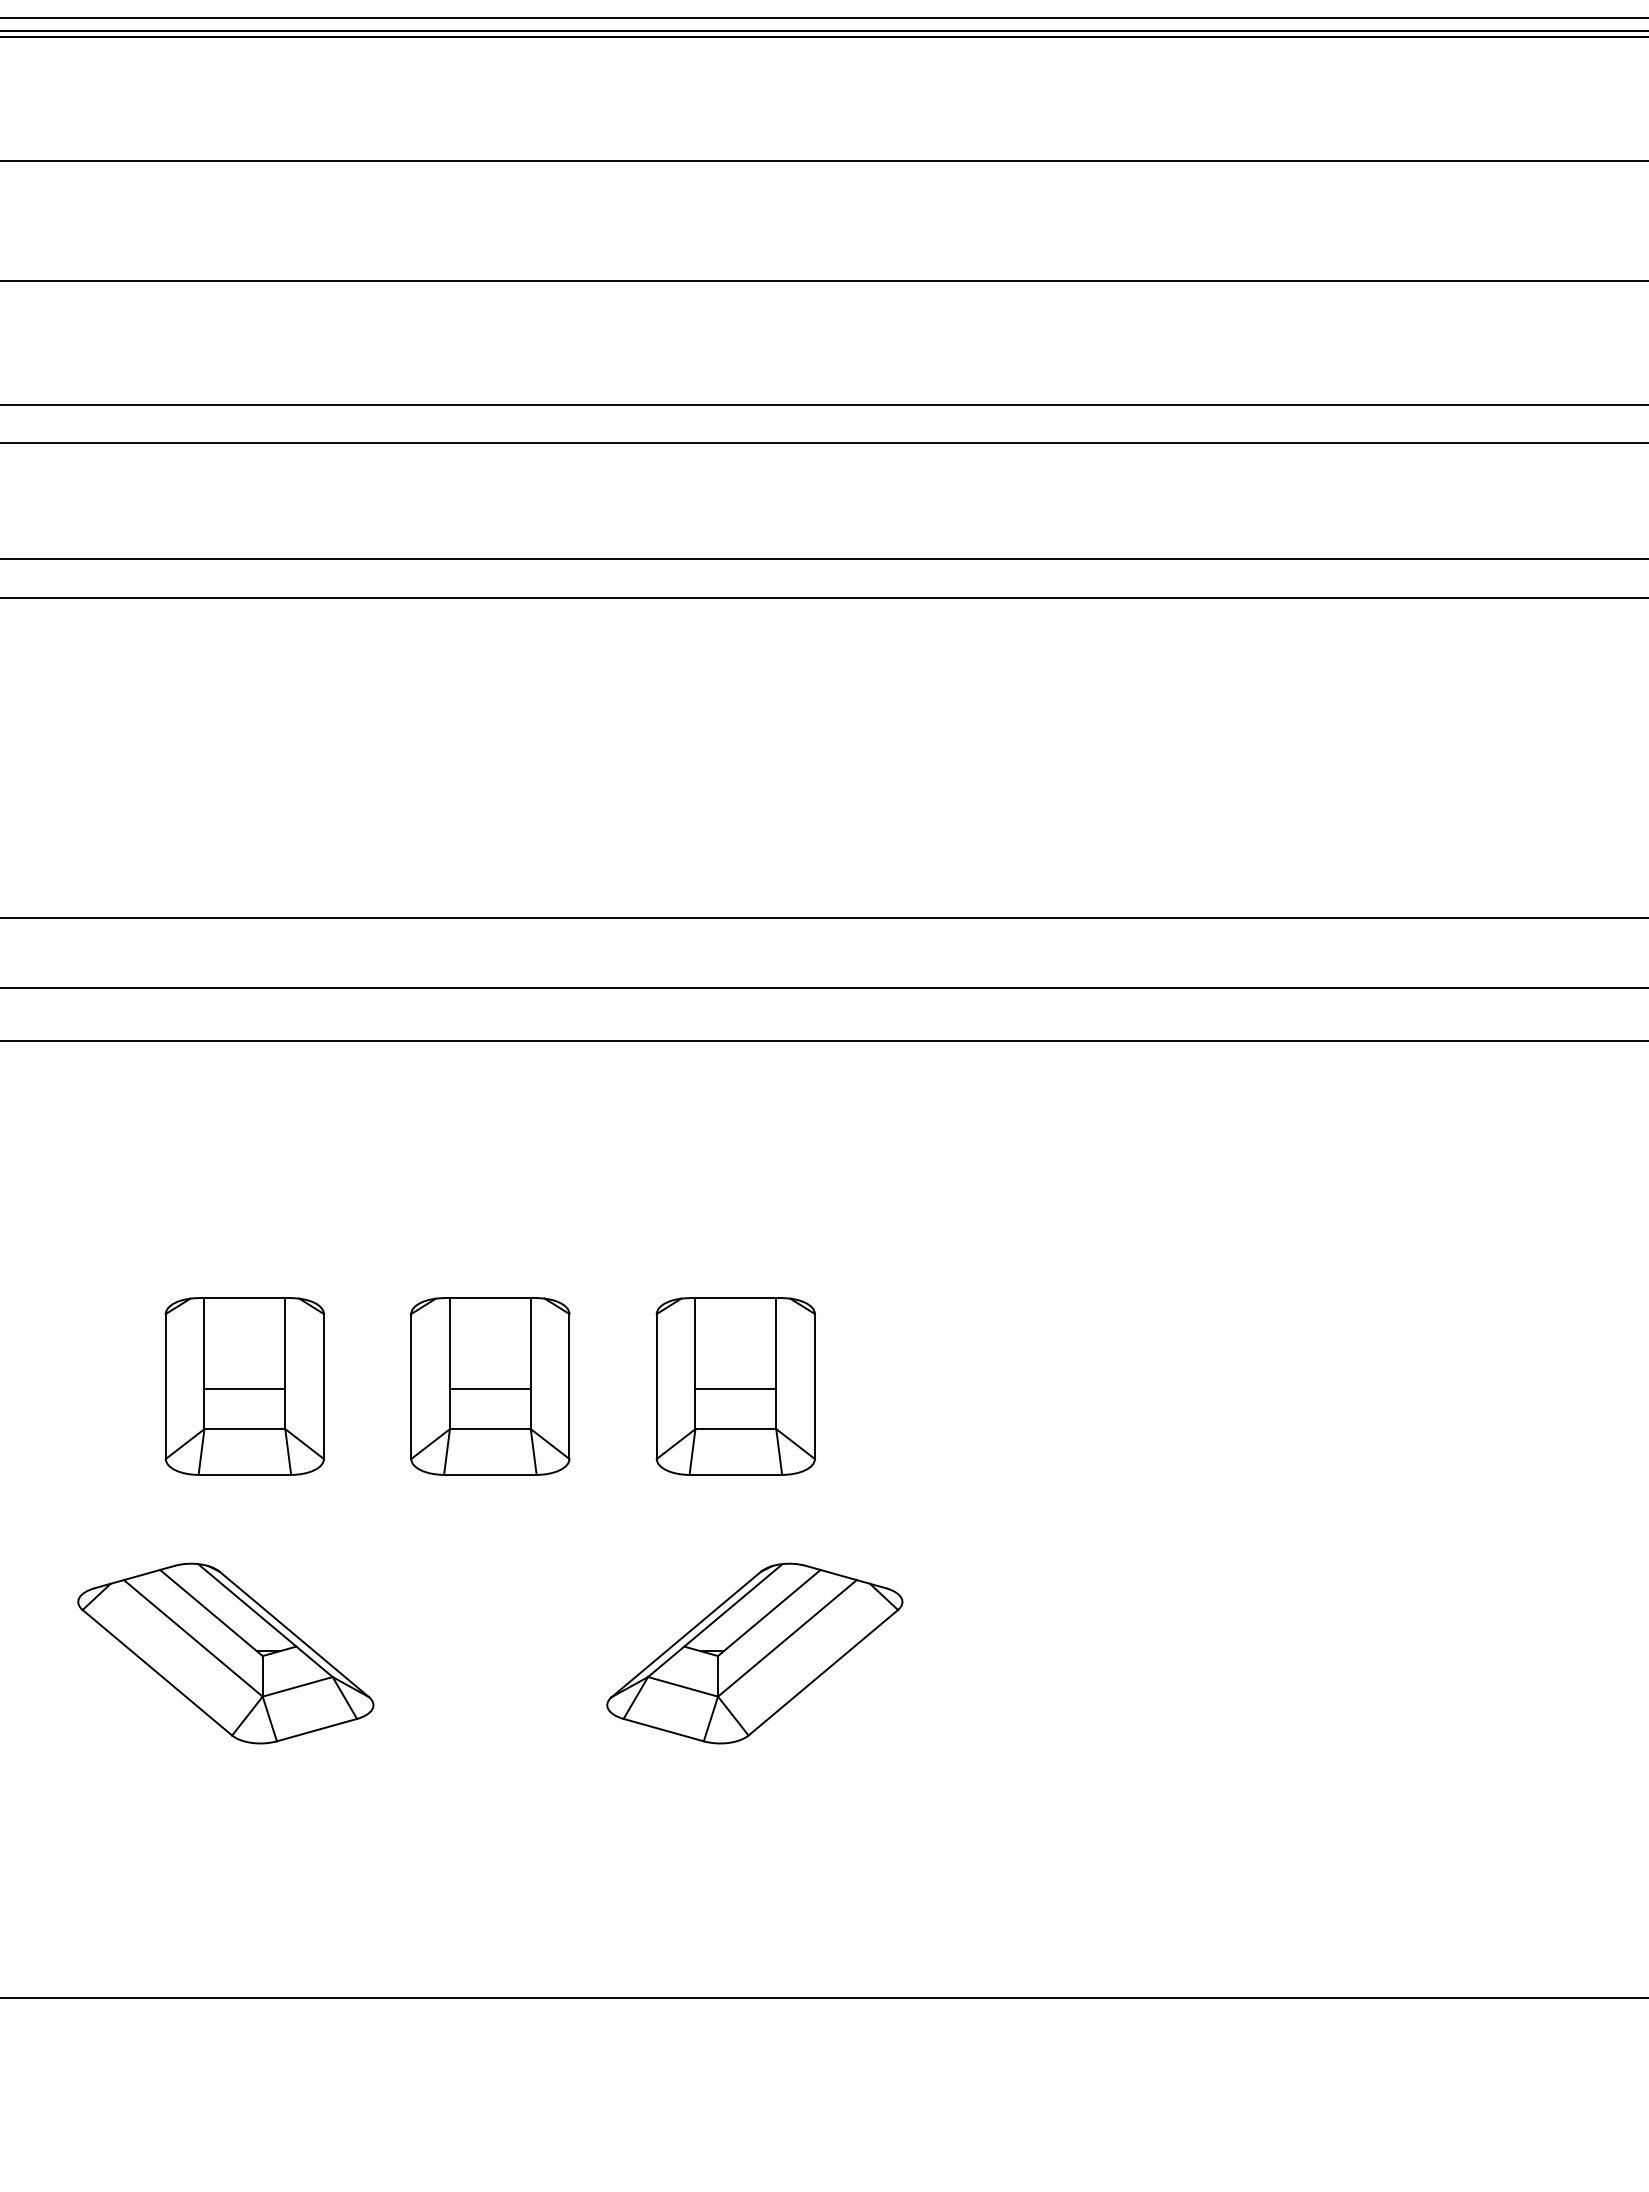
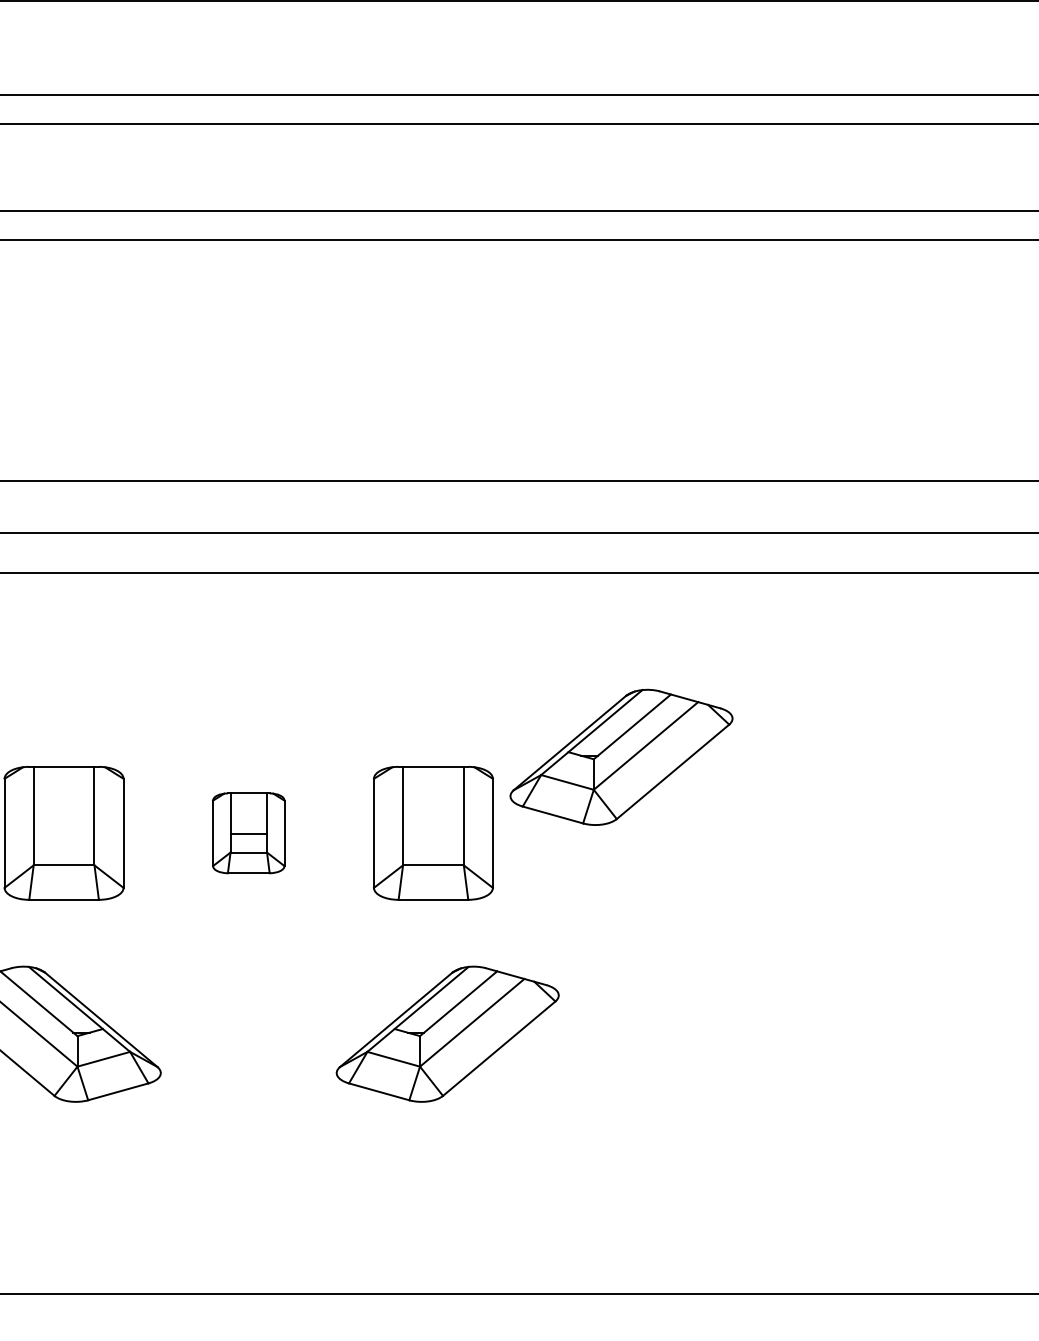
part: (985, 1285) -> (621, 757), added
part: (490, 1386) -> (248, 833), size x0.6
line: (244, 1388) -> (63, 834), removed
line: (735, 1388) -> (433, 834), removed

